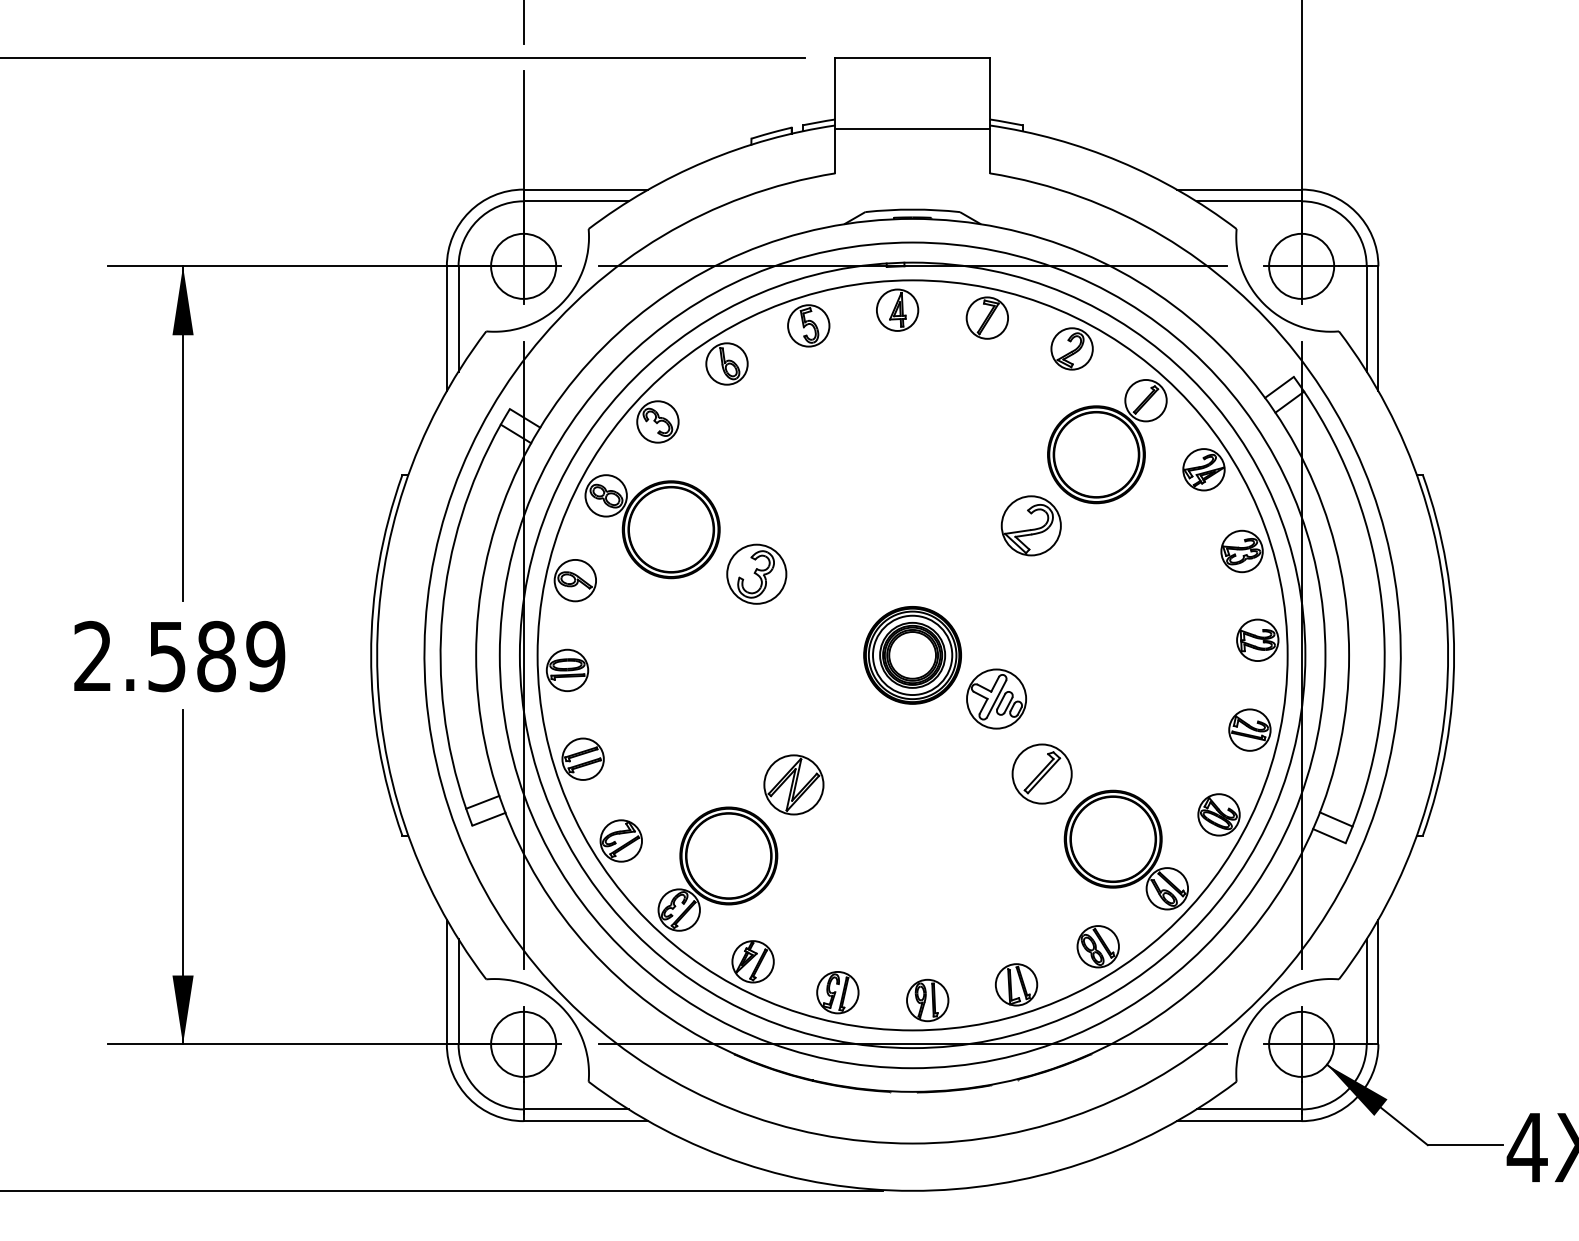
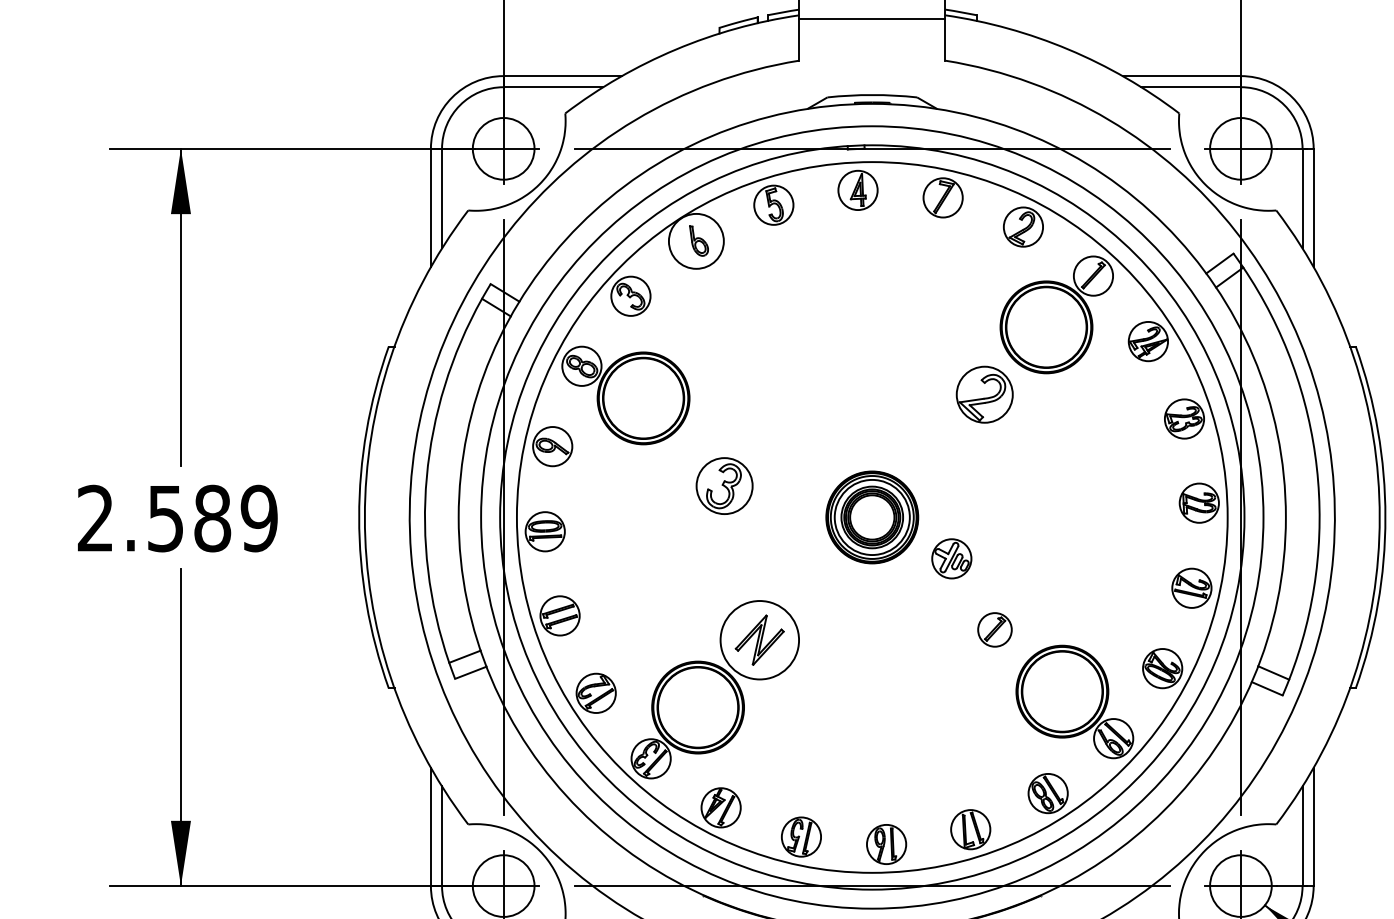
circle: (726, 363) -> (695, 240), size x1.4
part: (756, 573) -> (724, 485), moved
part: (996, 698) -> (951, 558), size x0.7
part: (1041, 773) -> (994, 629), size x0.6
circle: (793, 784) -> (759, 639), size x1.4

